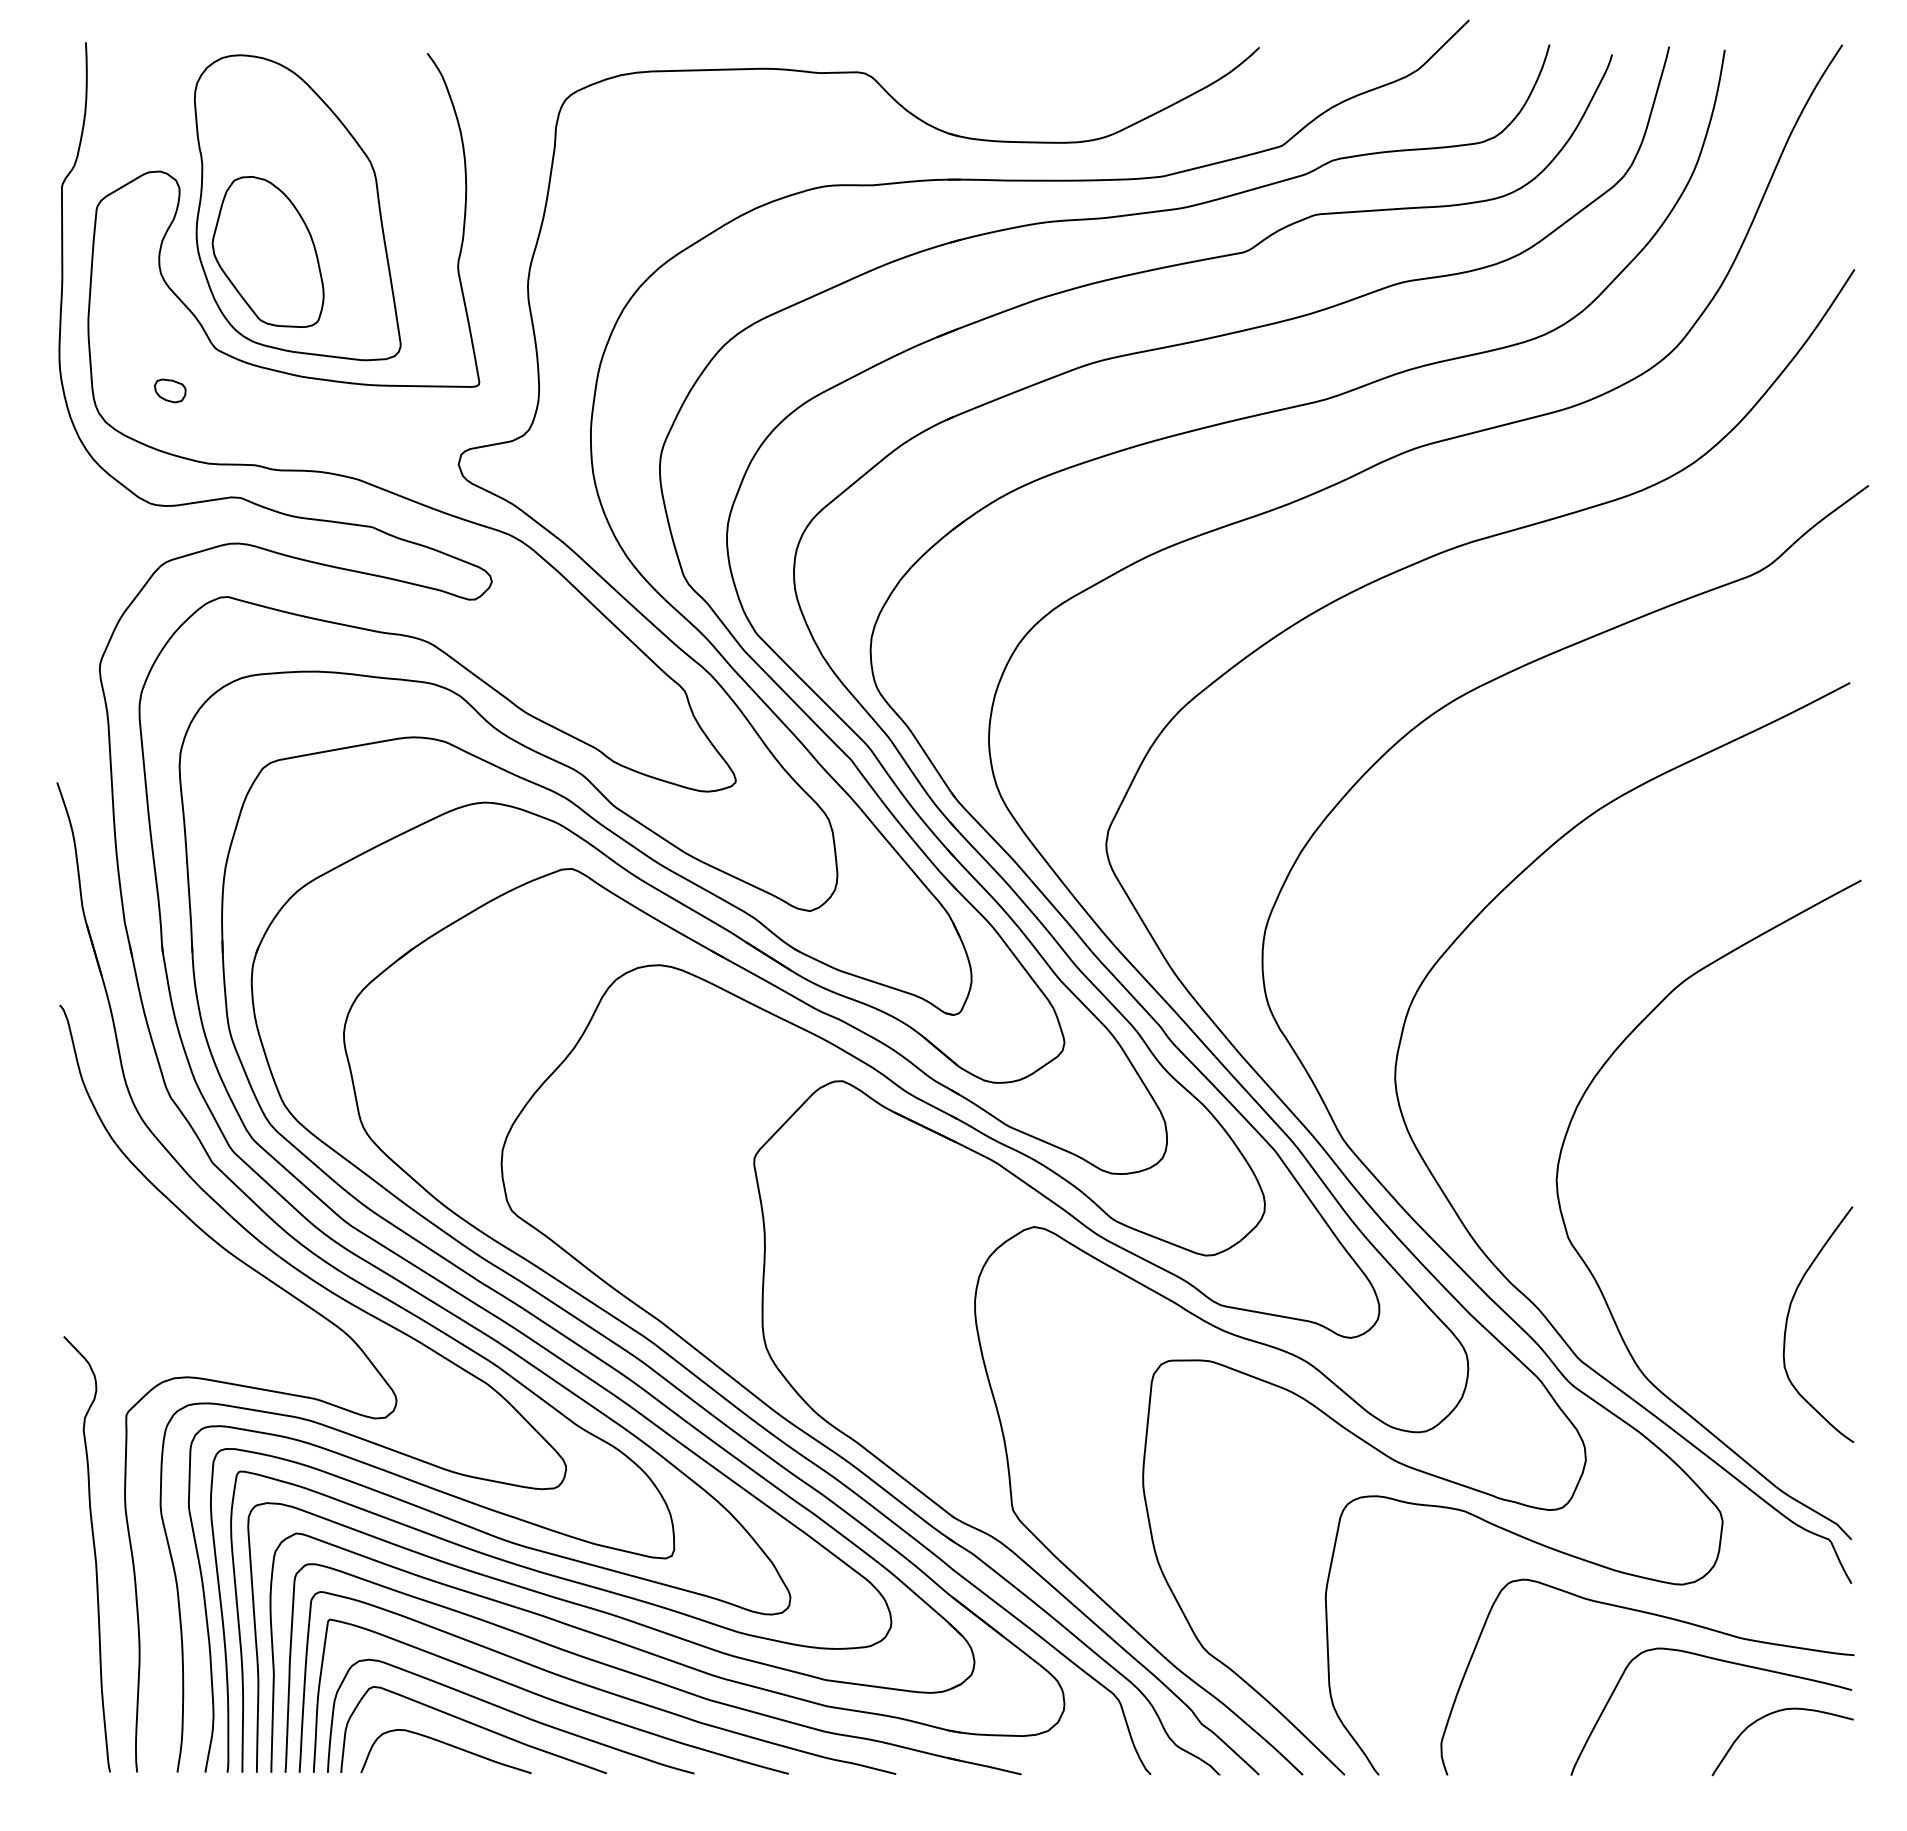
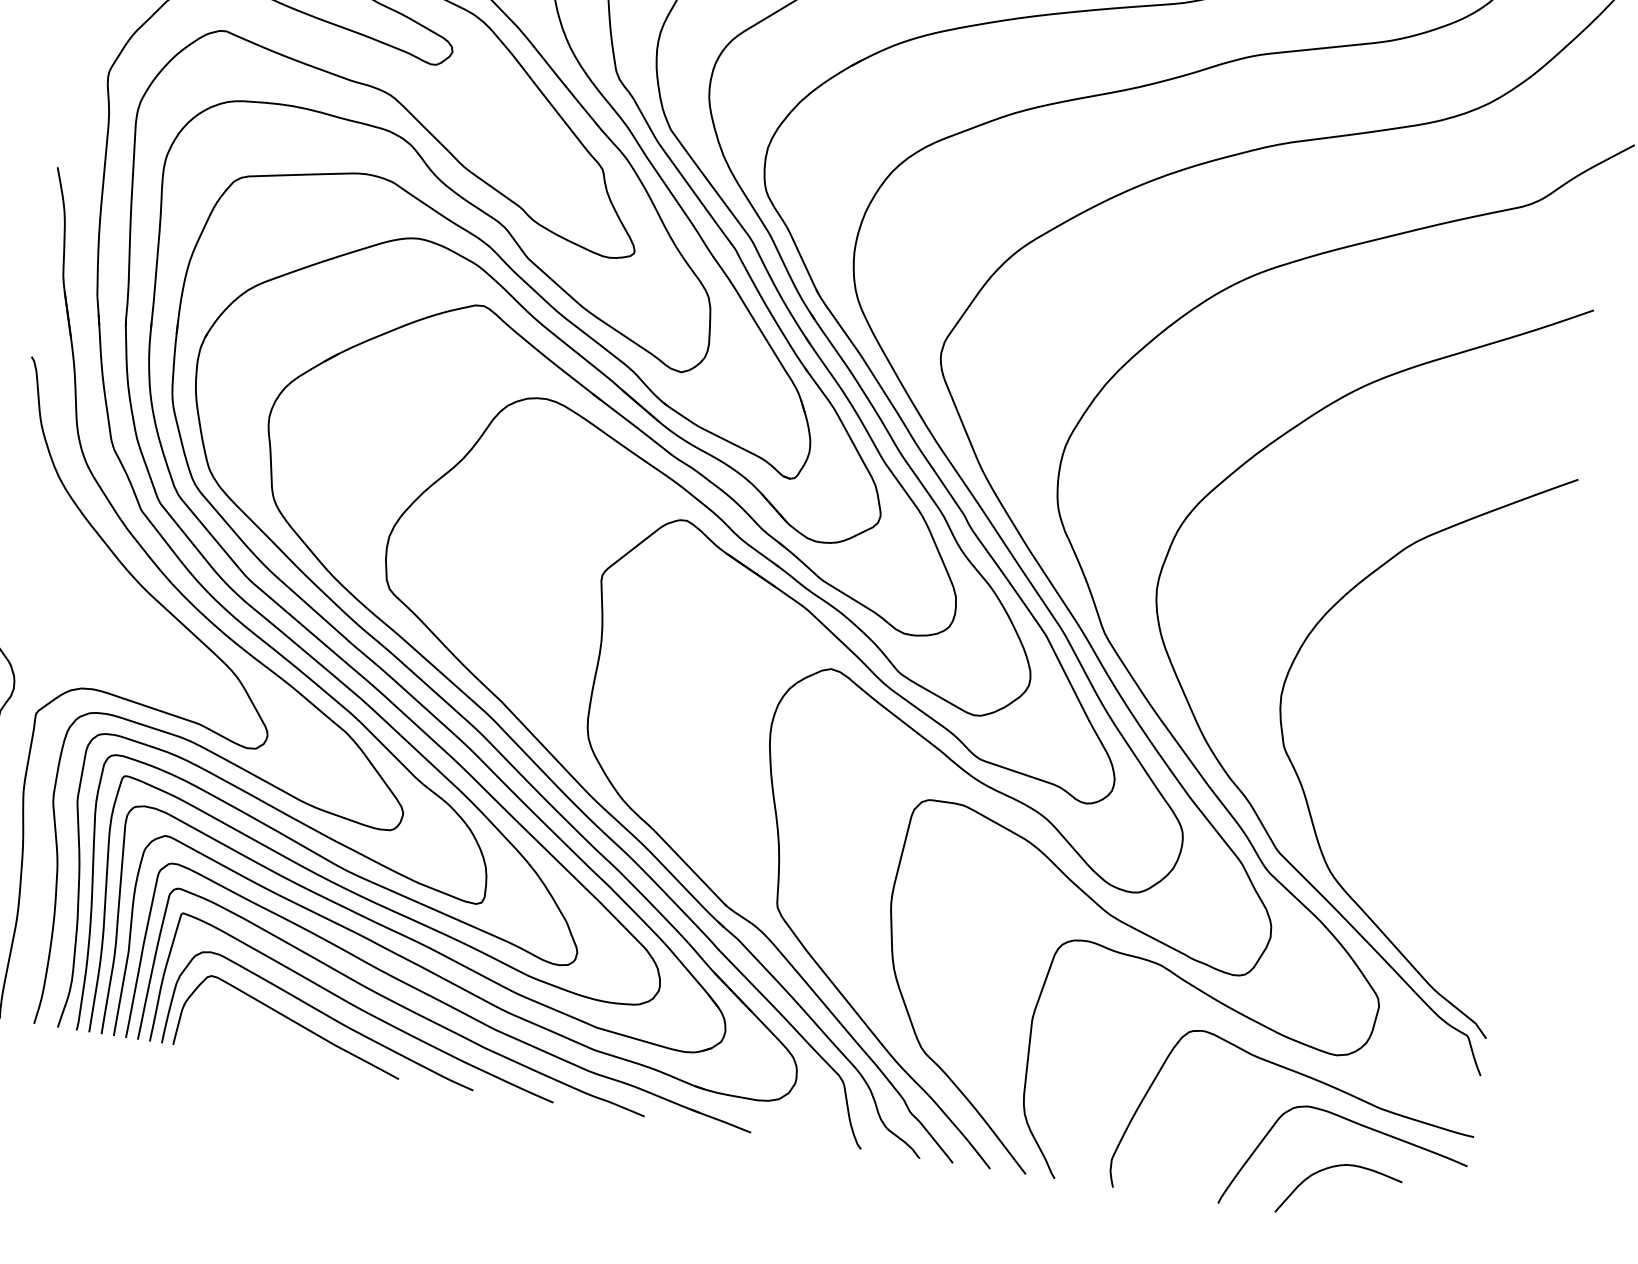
curve: (1788, 1317) -> (1460, 841), removed
curve: (1769, 1715) -> (1331, 1168), moved
curve: (447, 1745) -> (267, 1035), removed

